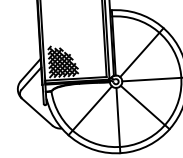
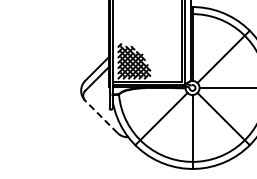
line: (37, 111) -> (101, 116), solid -> dashed

